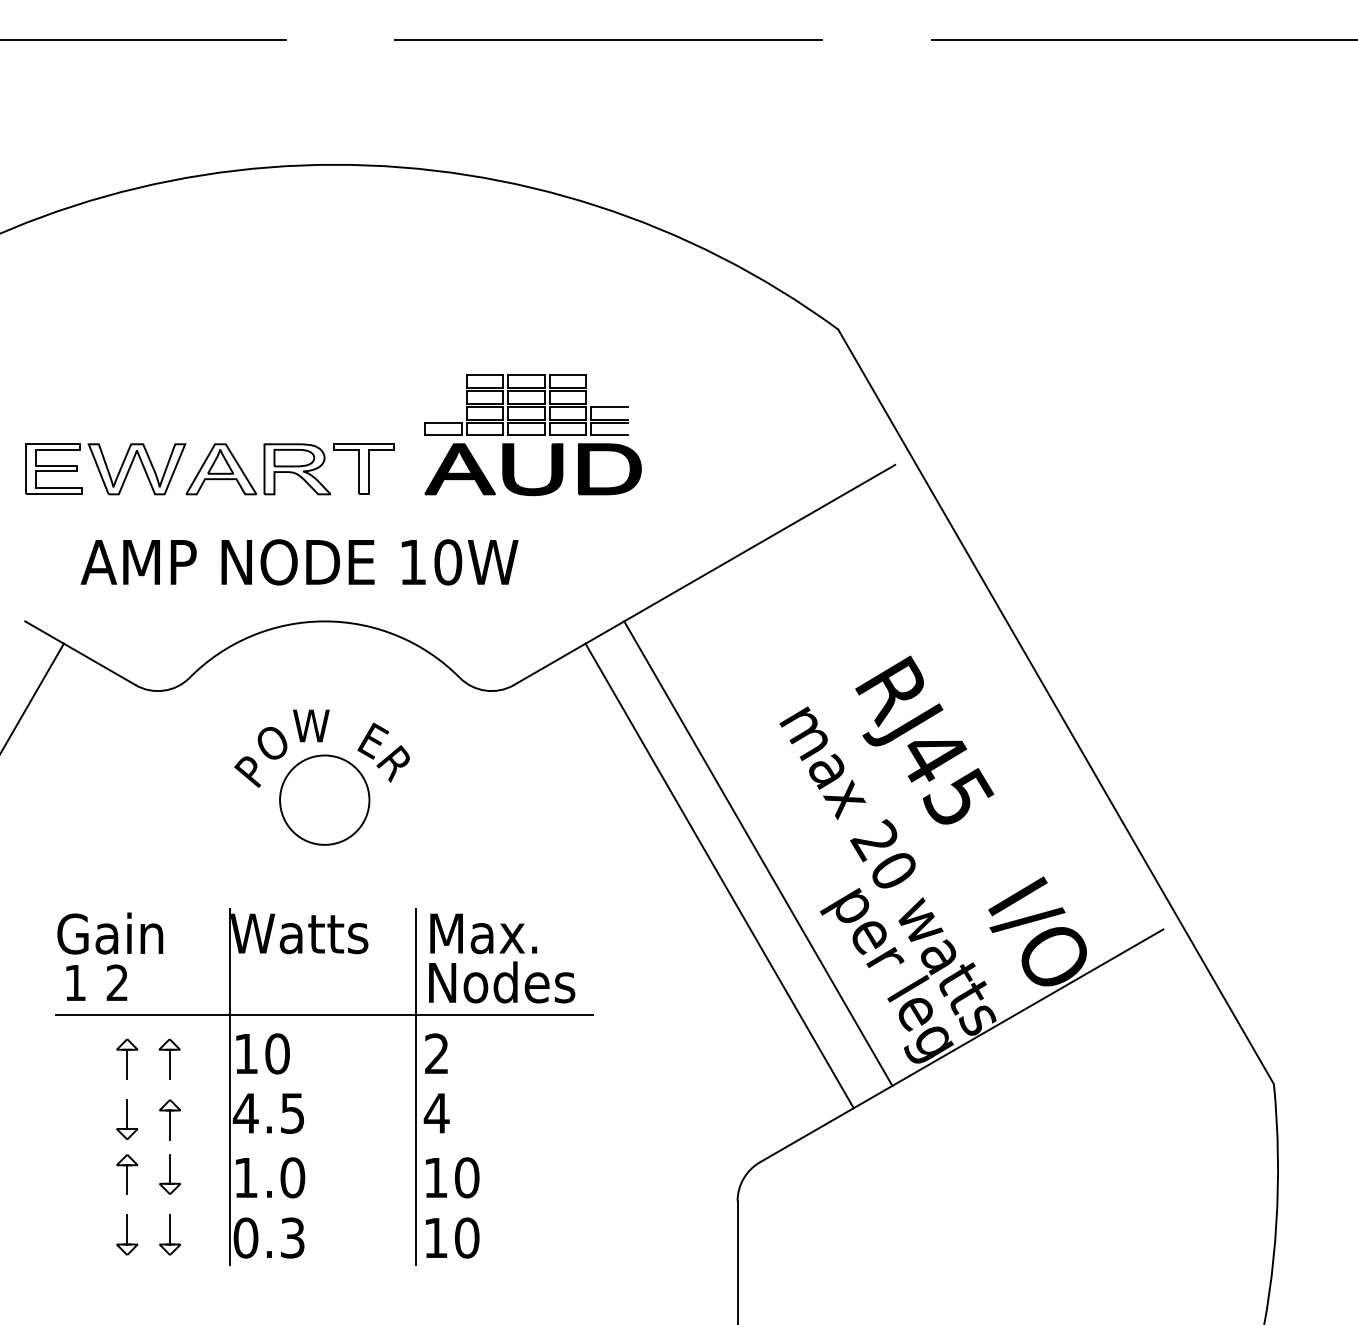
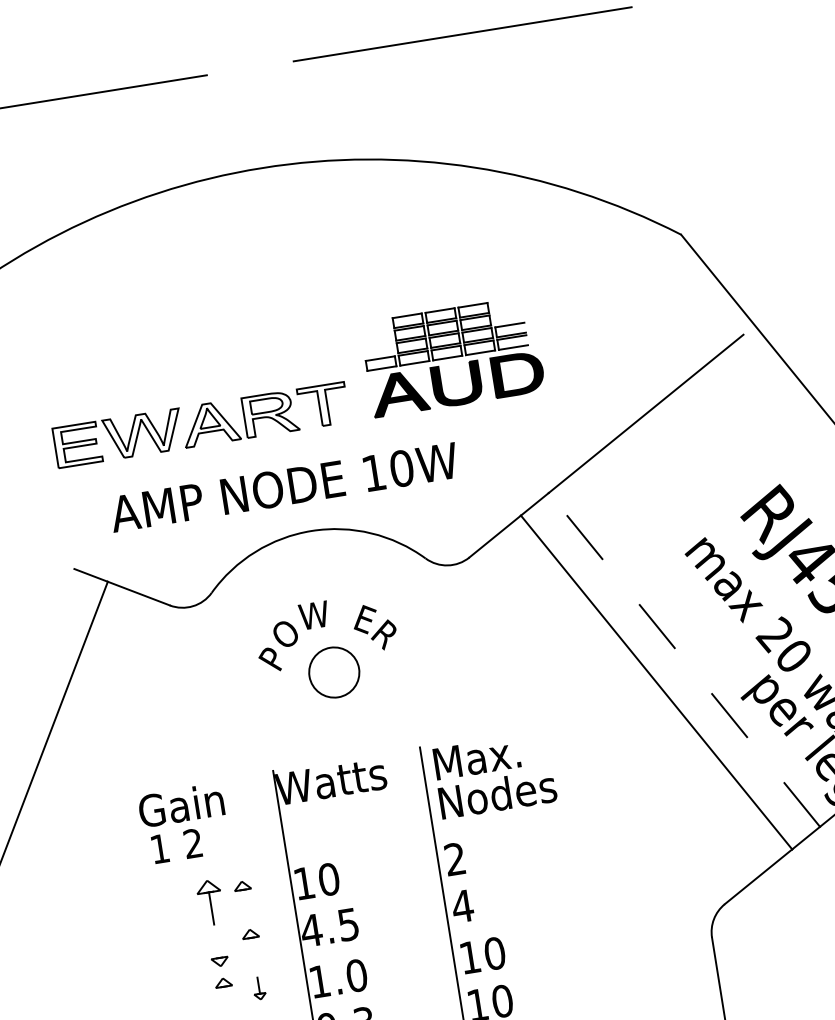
circle: (324, 799) -> (333, 672), size x0.7
line: (758, 853) -> (684, 659), solid -> dashed
line: (324, 1015) -> (361, 843), removed
part: (127, 1058) -> (210, 902), size x1.4
line: (169, 1063) -> (244, 900), removed
line: (127, 1113) -> (217, 945), removed
line: (170, 1124) -> (253, 948), removed
part: (169, 1174) -> (258, 988), size x0.7
line: (127, 1179) -> (226, 997), removed

